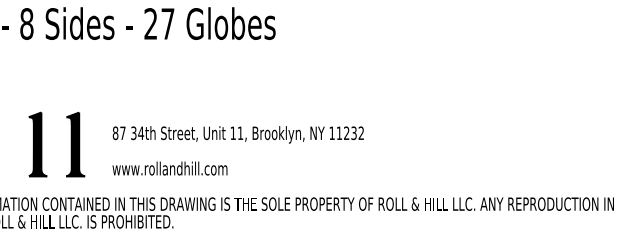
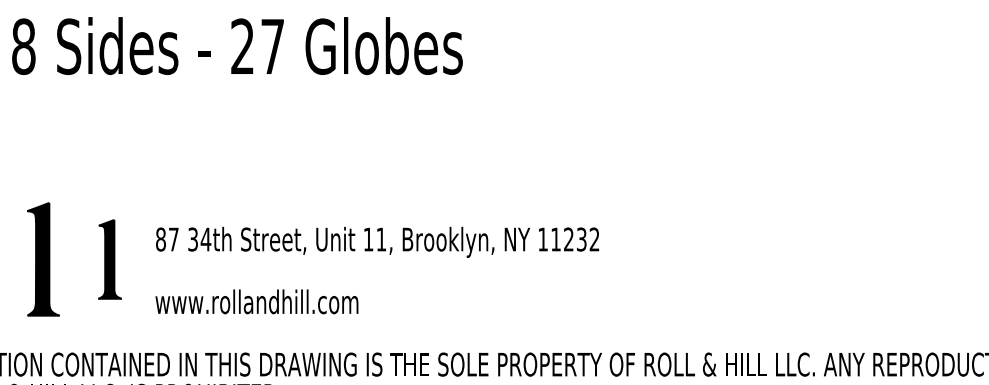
part: (75, 144) -> (109, 259), size x0.7
text: (237, 150) -> (376, 269), moved

